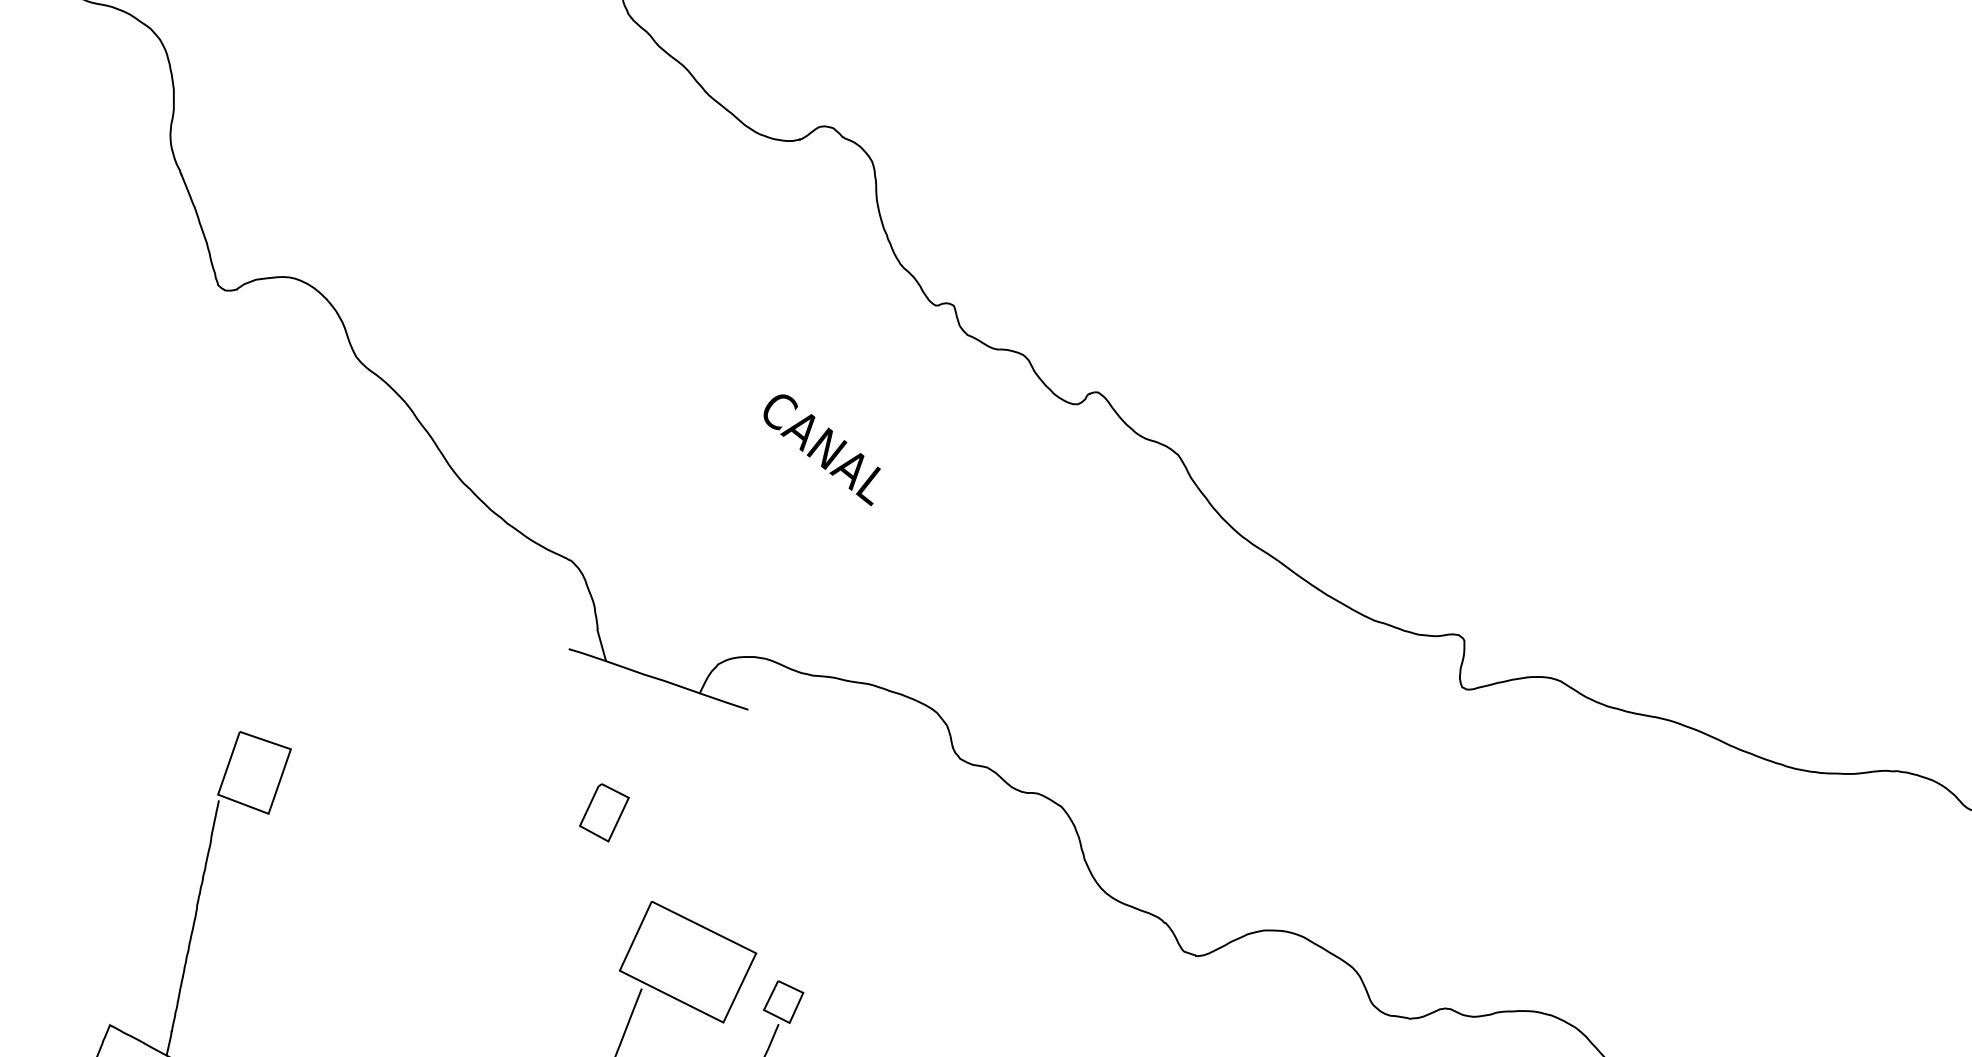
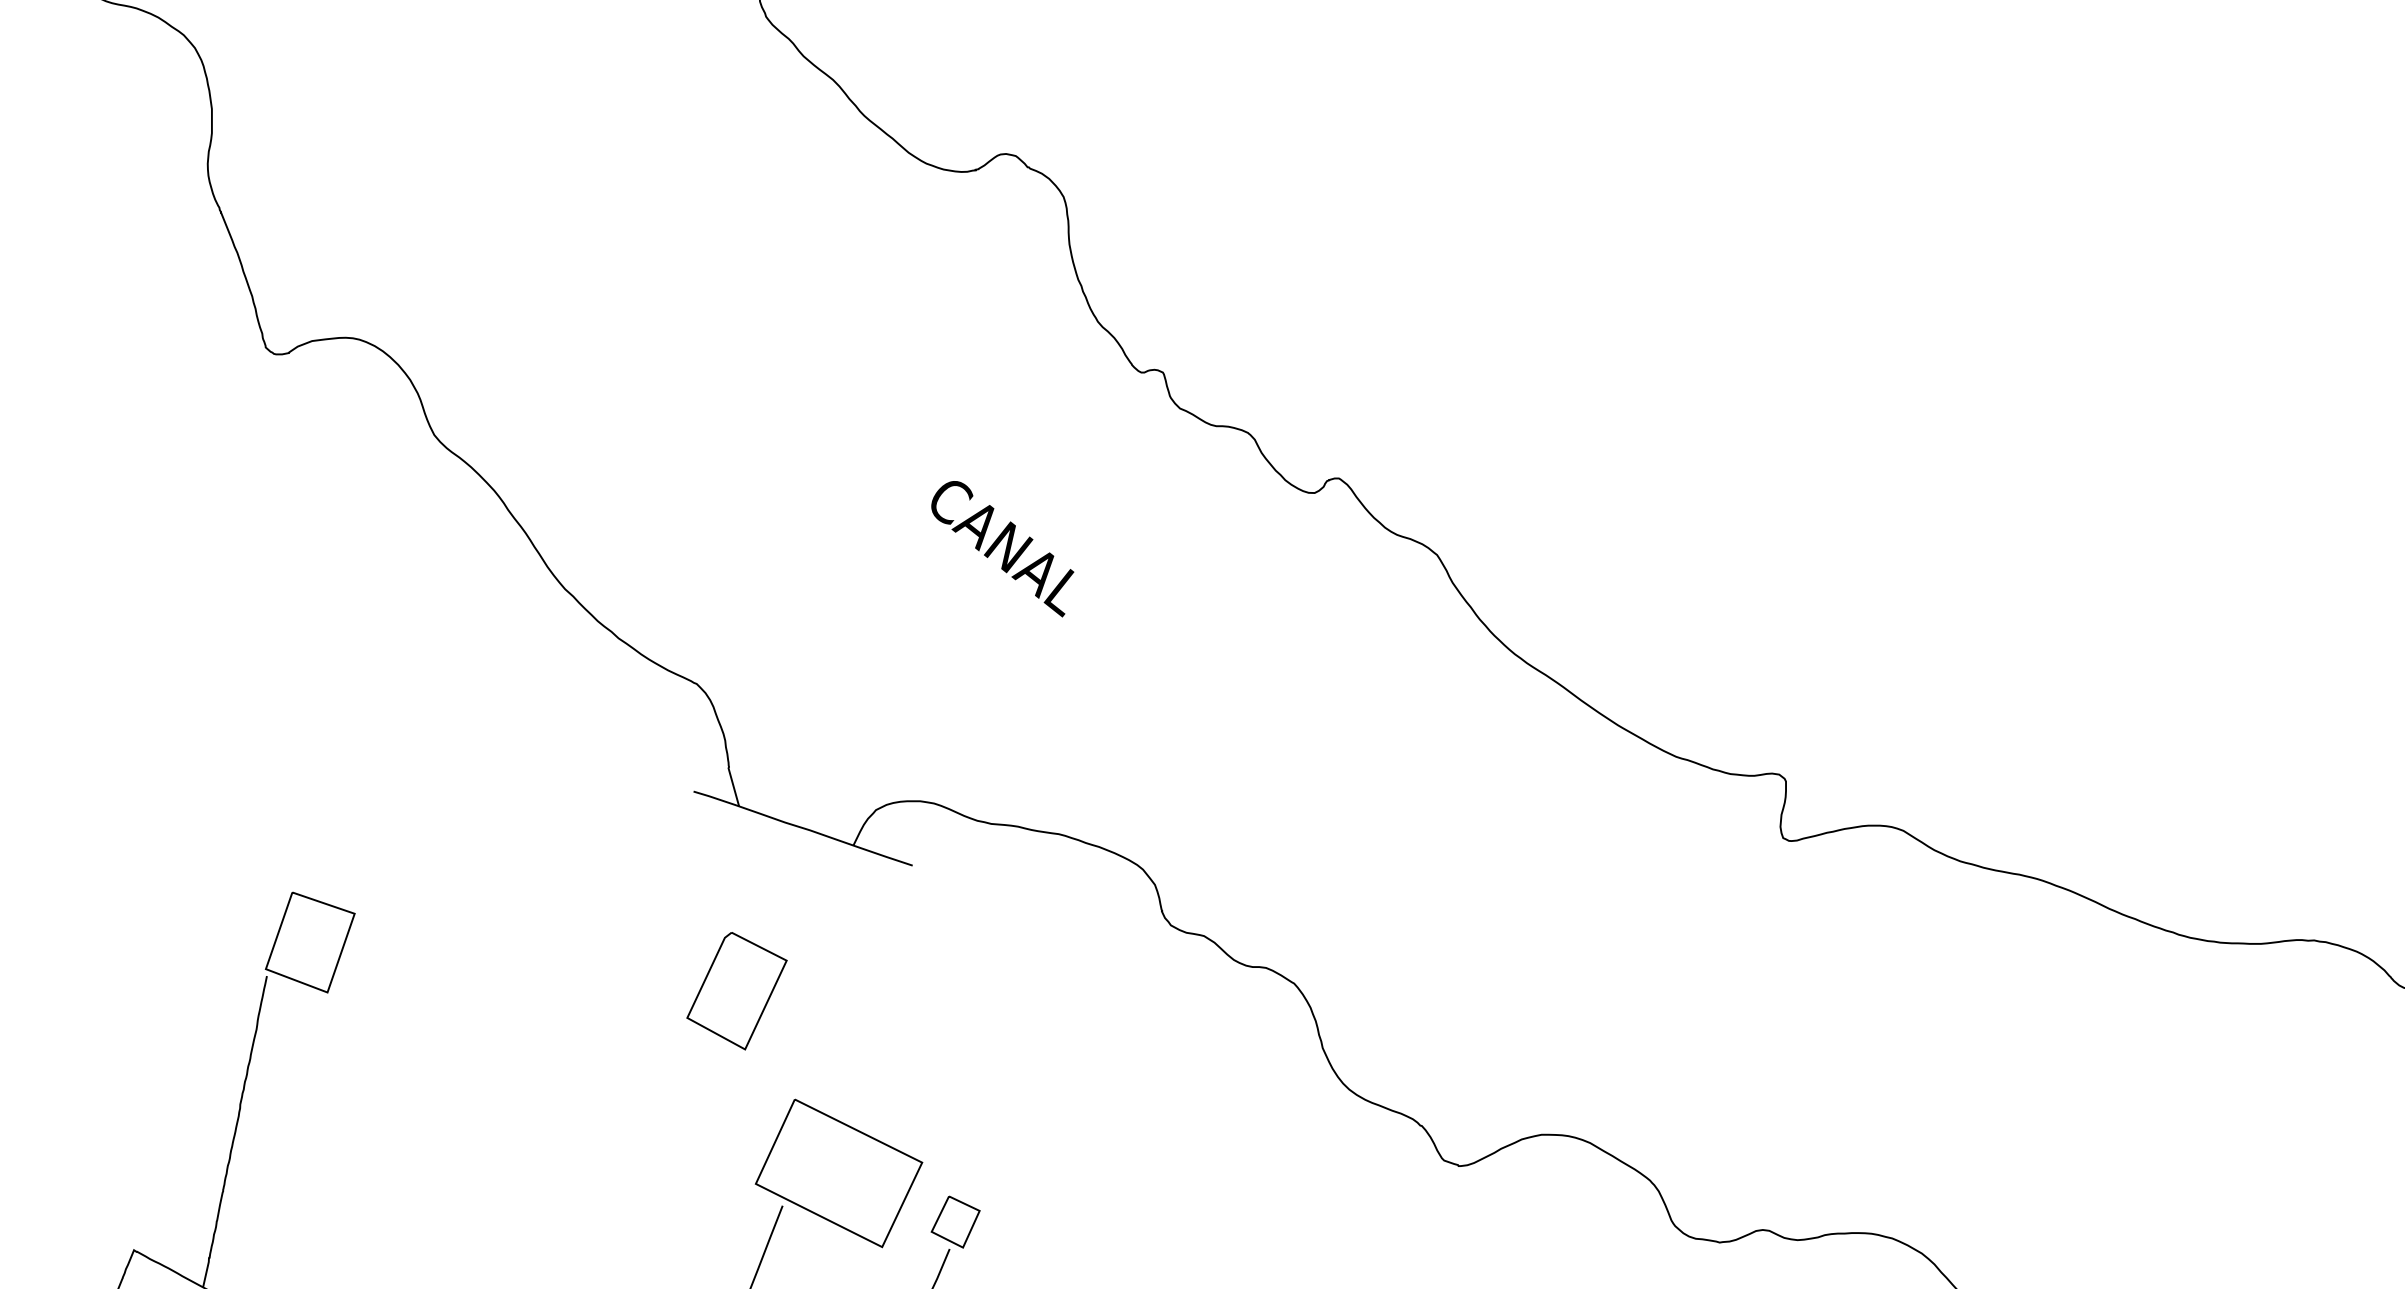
part: (604, 812) -> (737, 990), size x1.67

